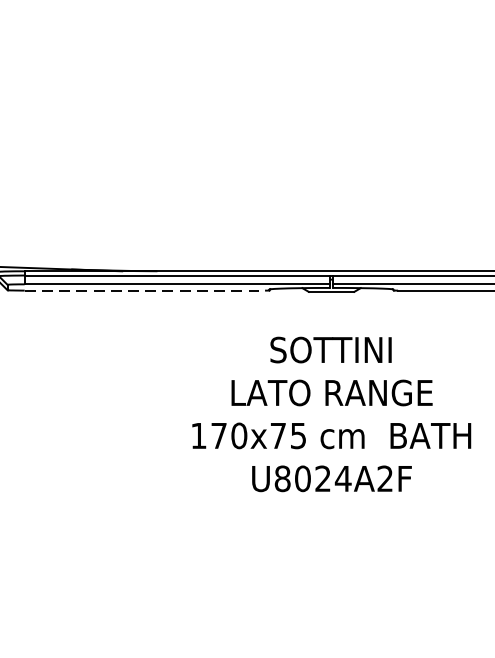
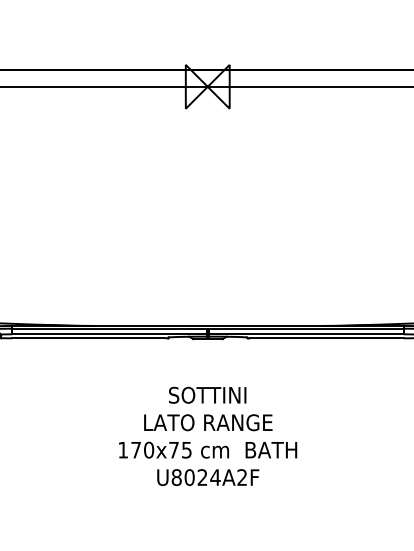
line: (144, 290) -> (88, 338), dashed -> solid
text: (332, 412) -> (208, 435), moved

